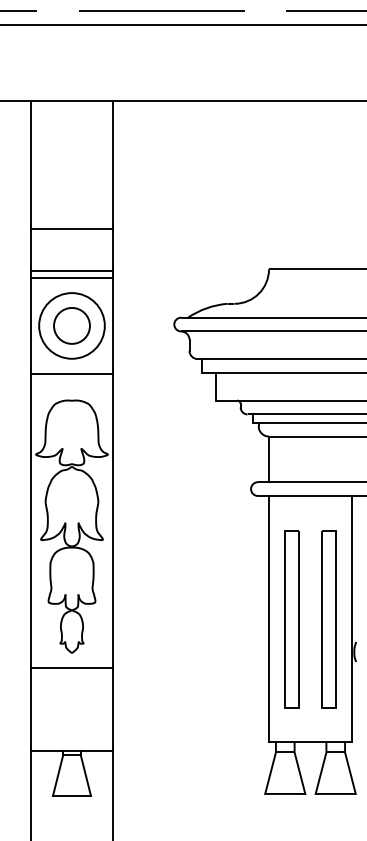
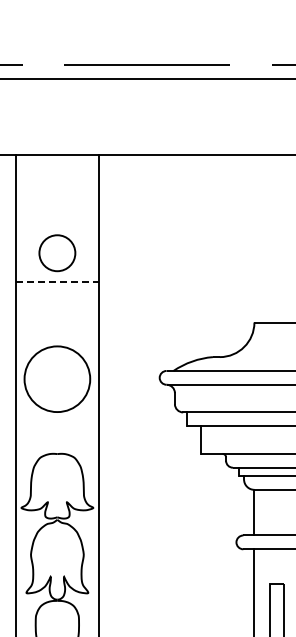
line: (72, 229) -> (57, 282), solid -> dashed
line: (71, 270) -> (56, 323), removed
line: (71, 277) -> (56, 330), removed
circle: (71, 325) -> (56, 252), moved
line: (71, 374) -> (56, 427), removed

